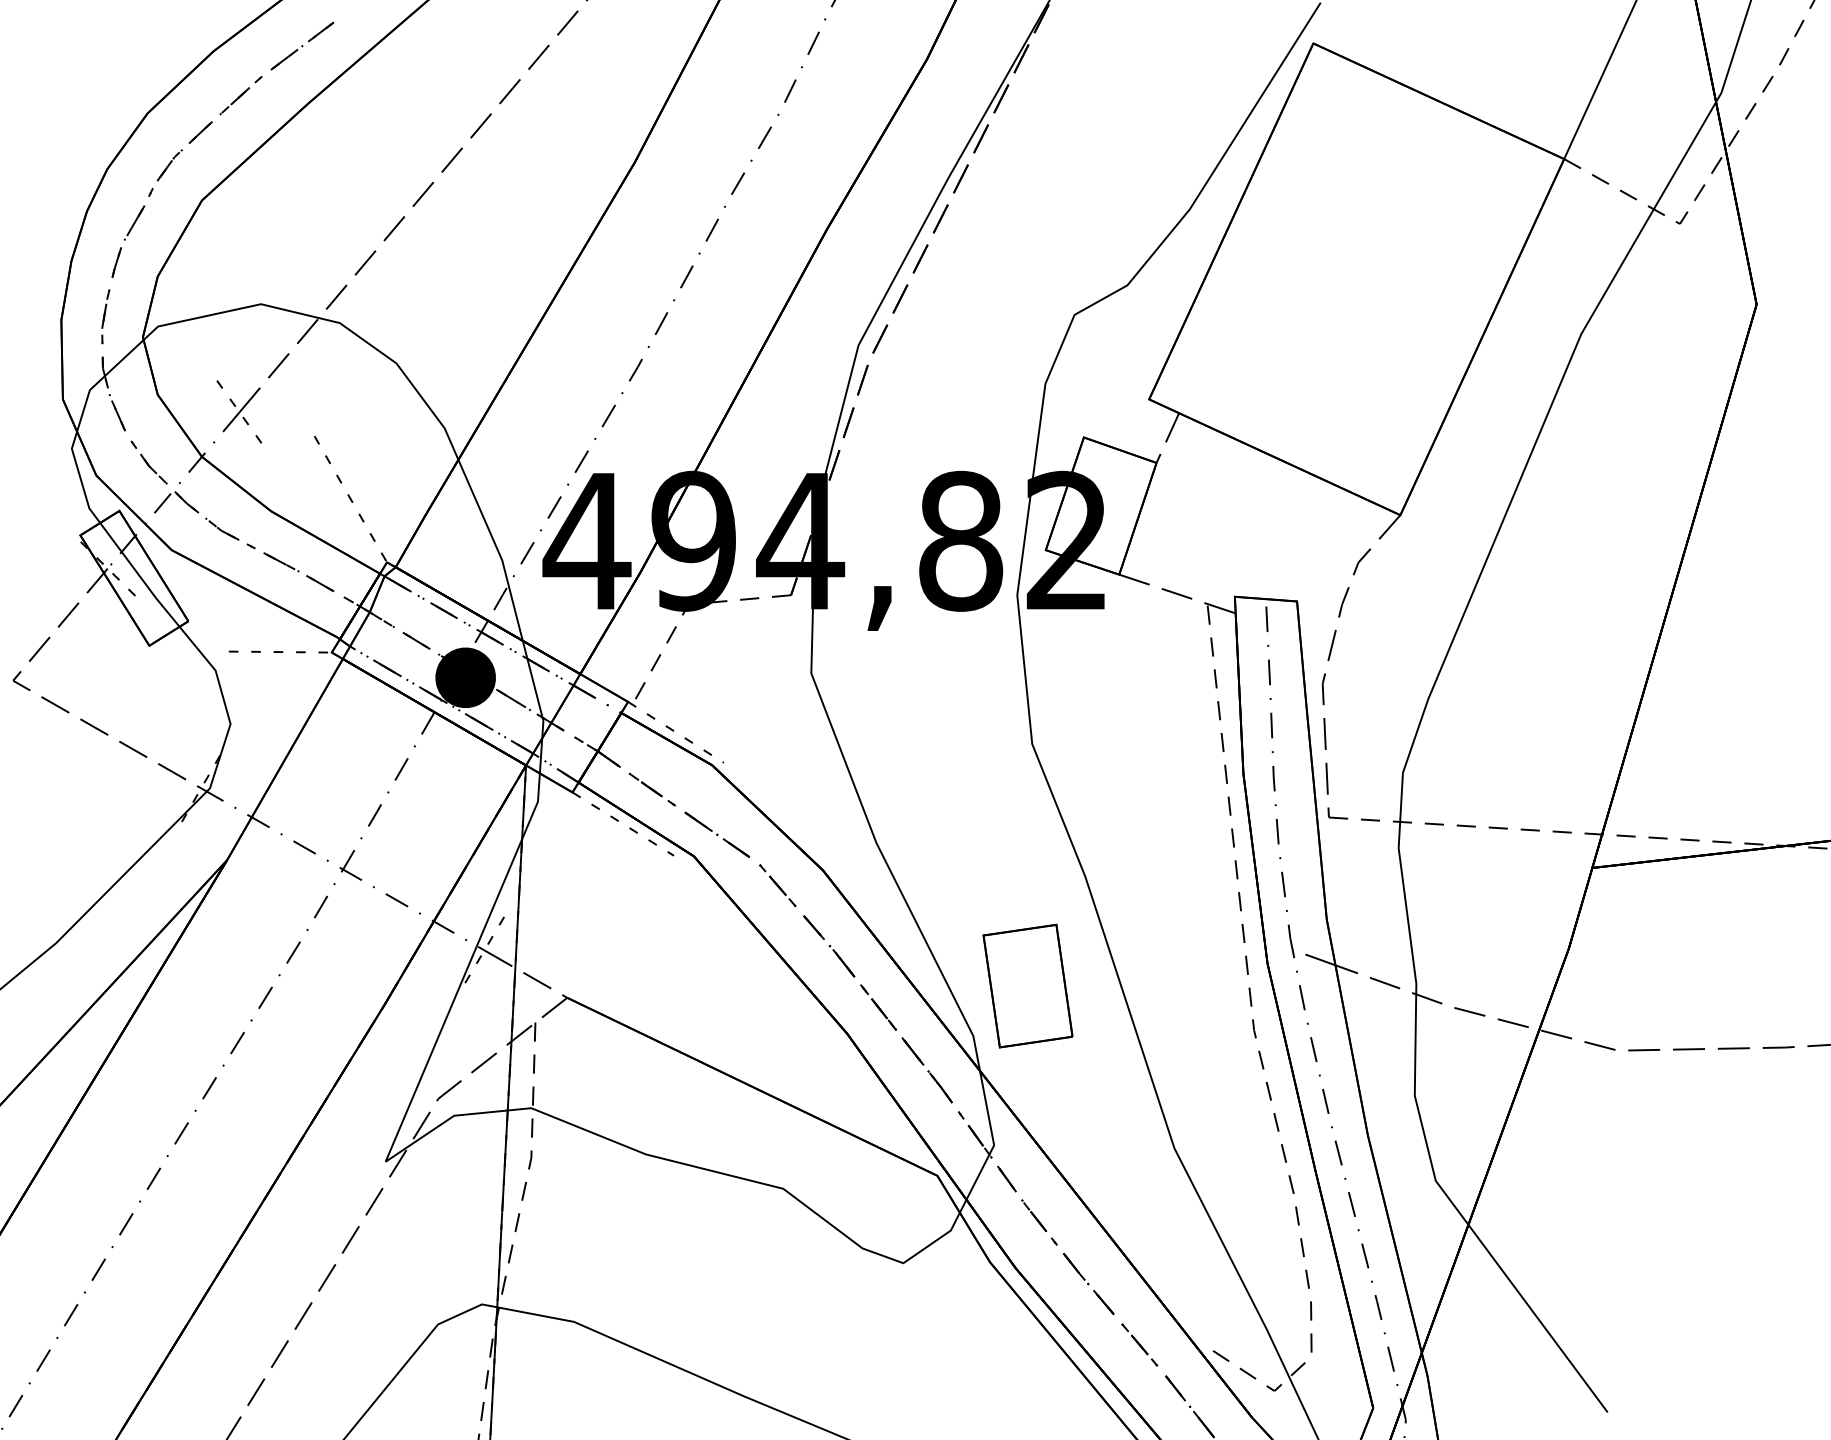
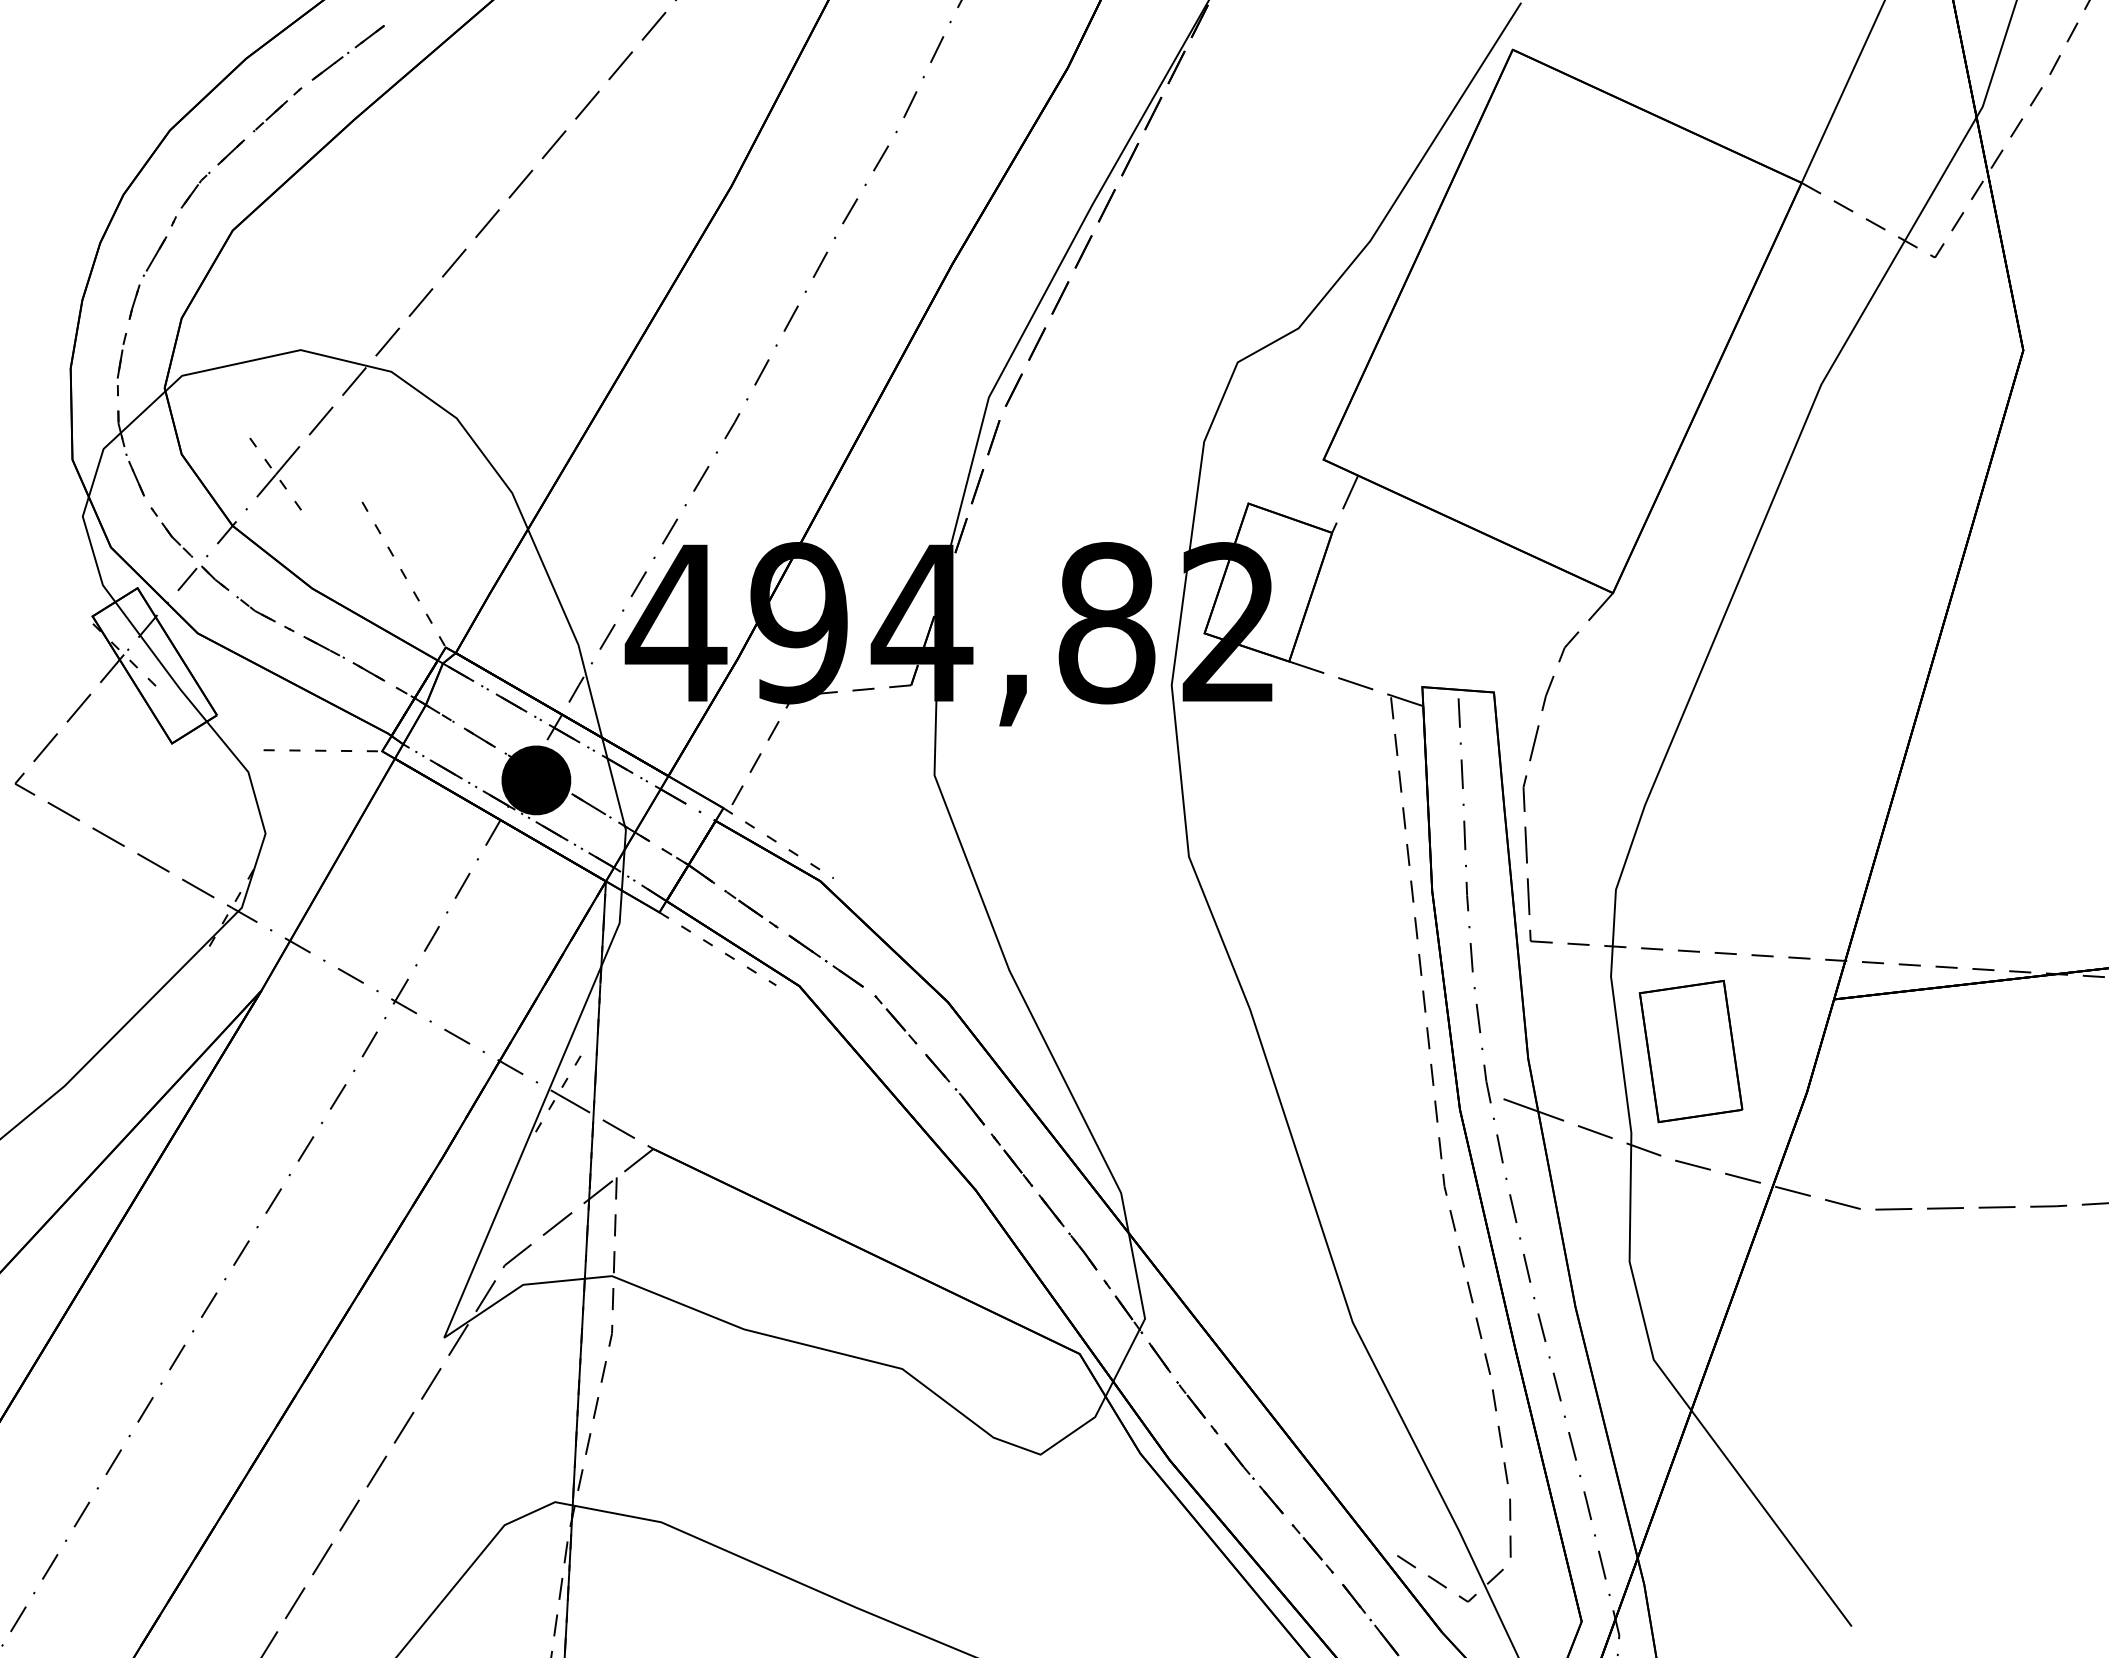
part: (1027, 986) -> (1690, 1051), moved

